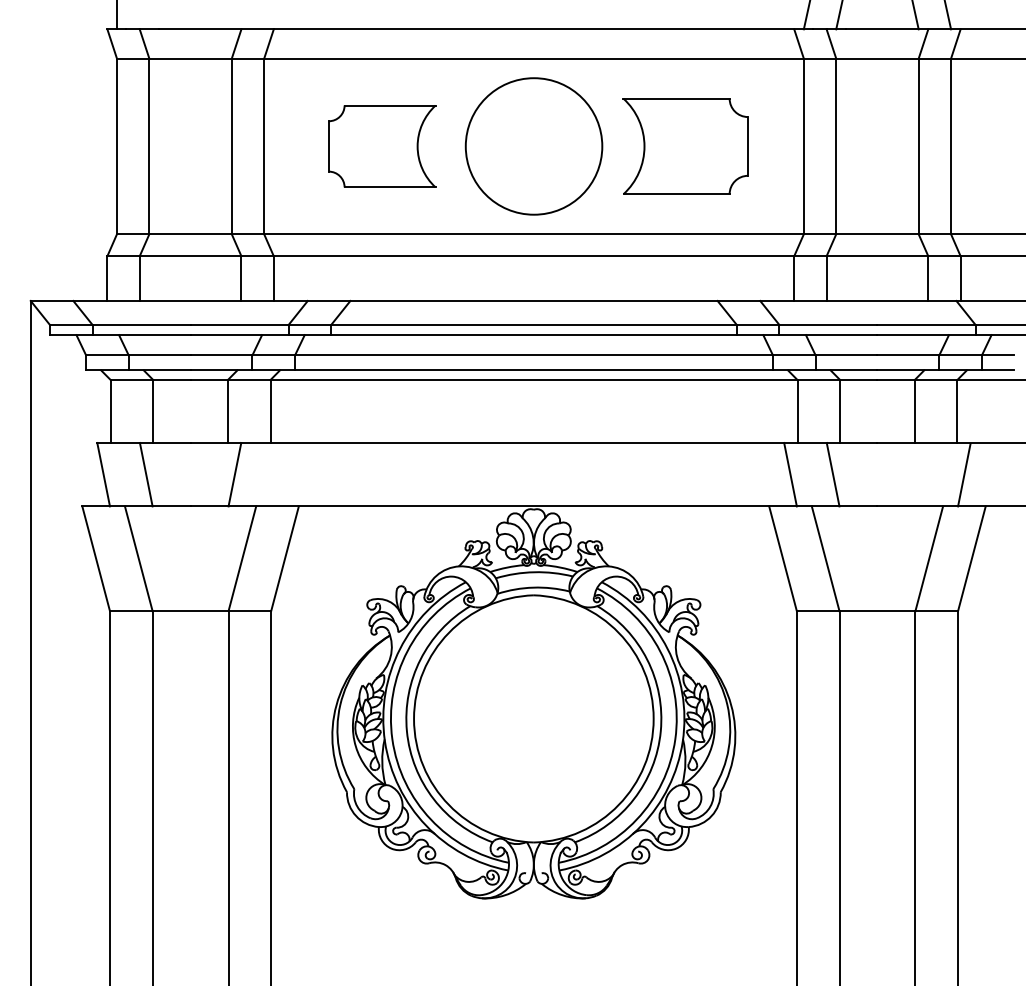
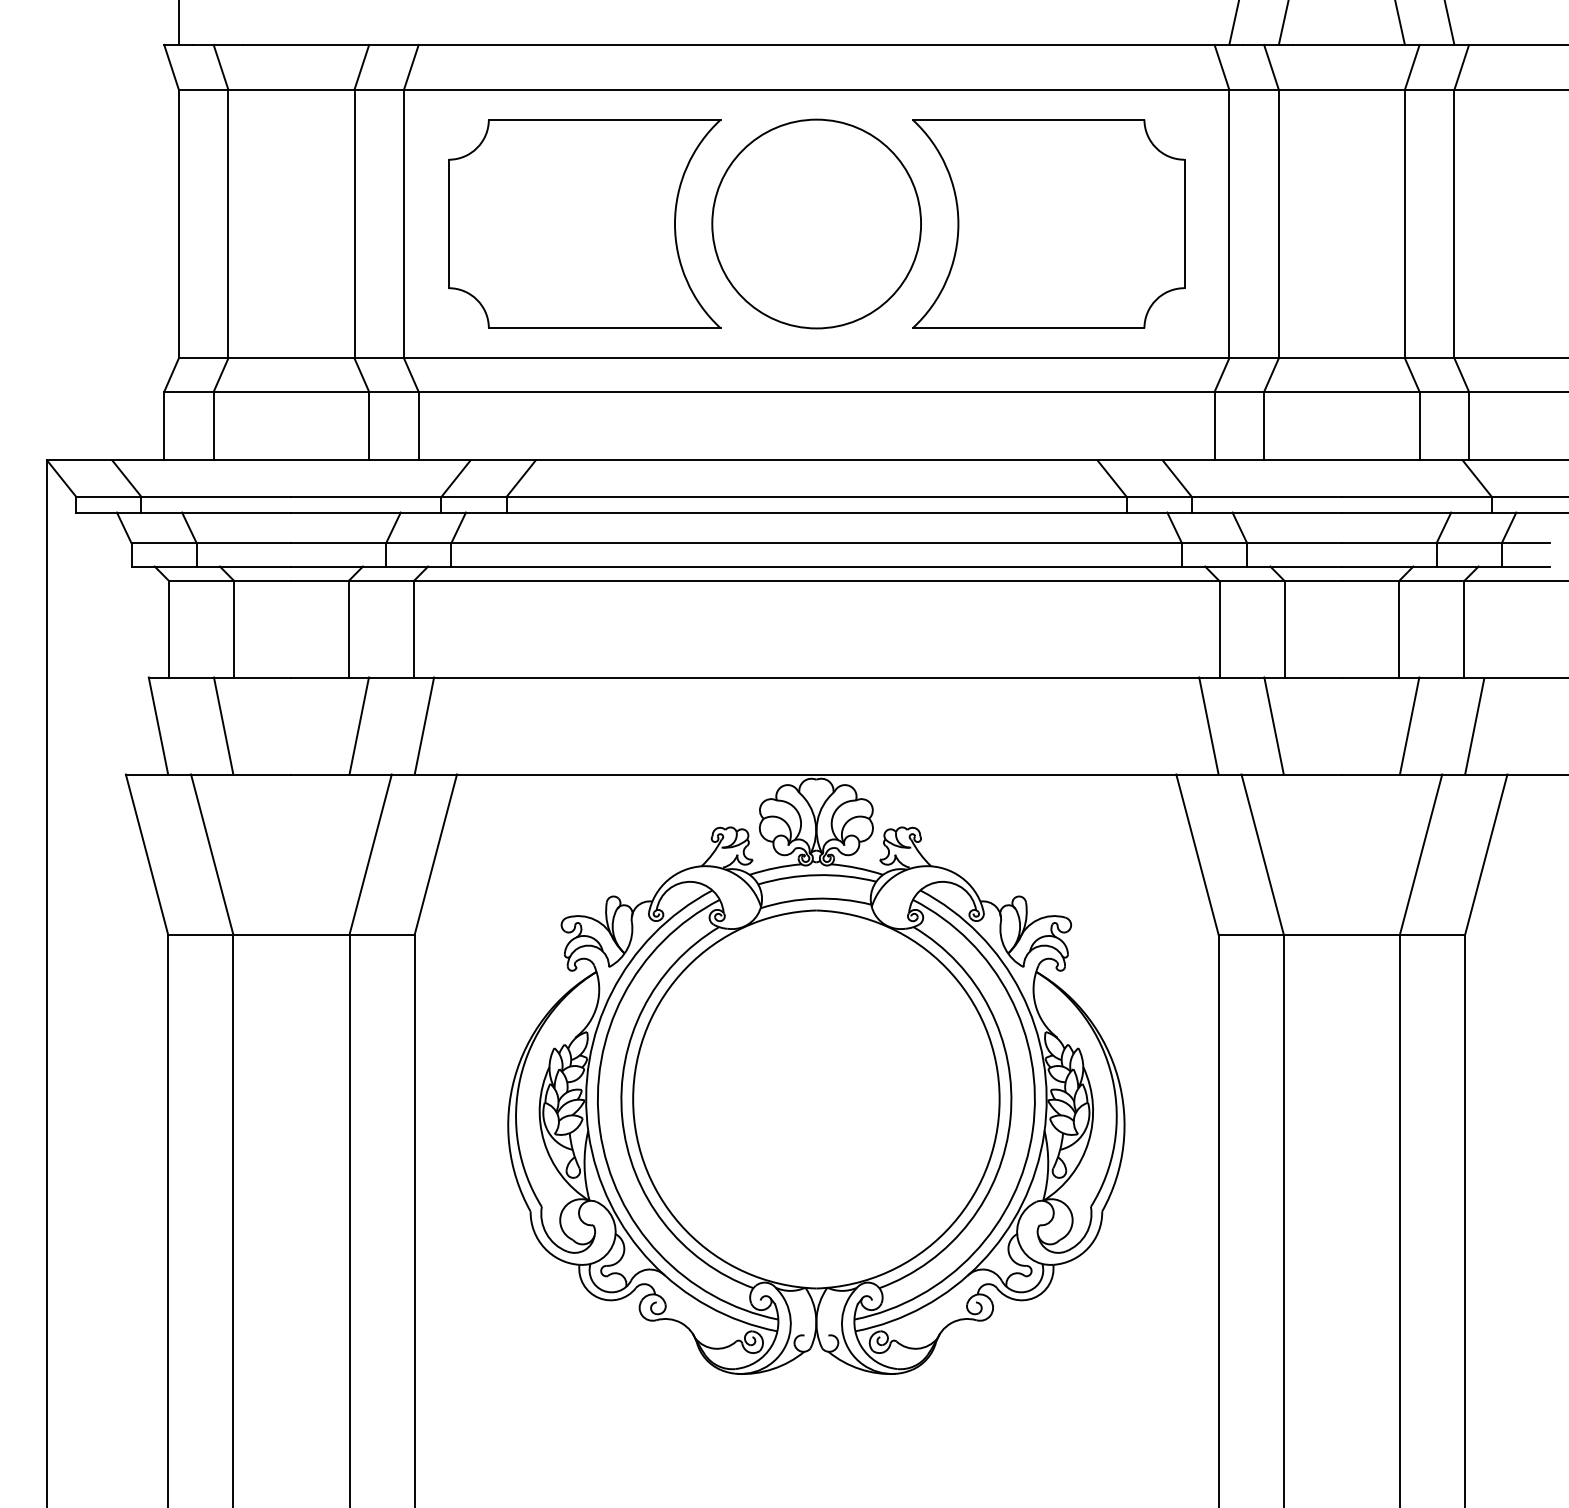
part: (381, 146) -> (583, 224), size x1.67
part: (685, 146) -> (1048, 224), size x1.43
line: (277, 474) -> (424, 725), added
line: (921, 474) -> (1409, 725), added

